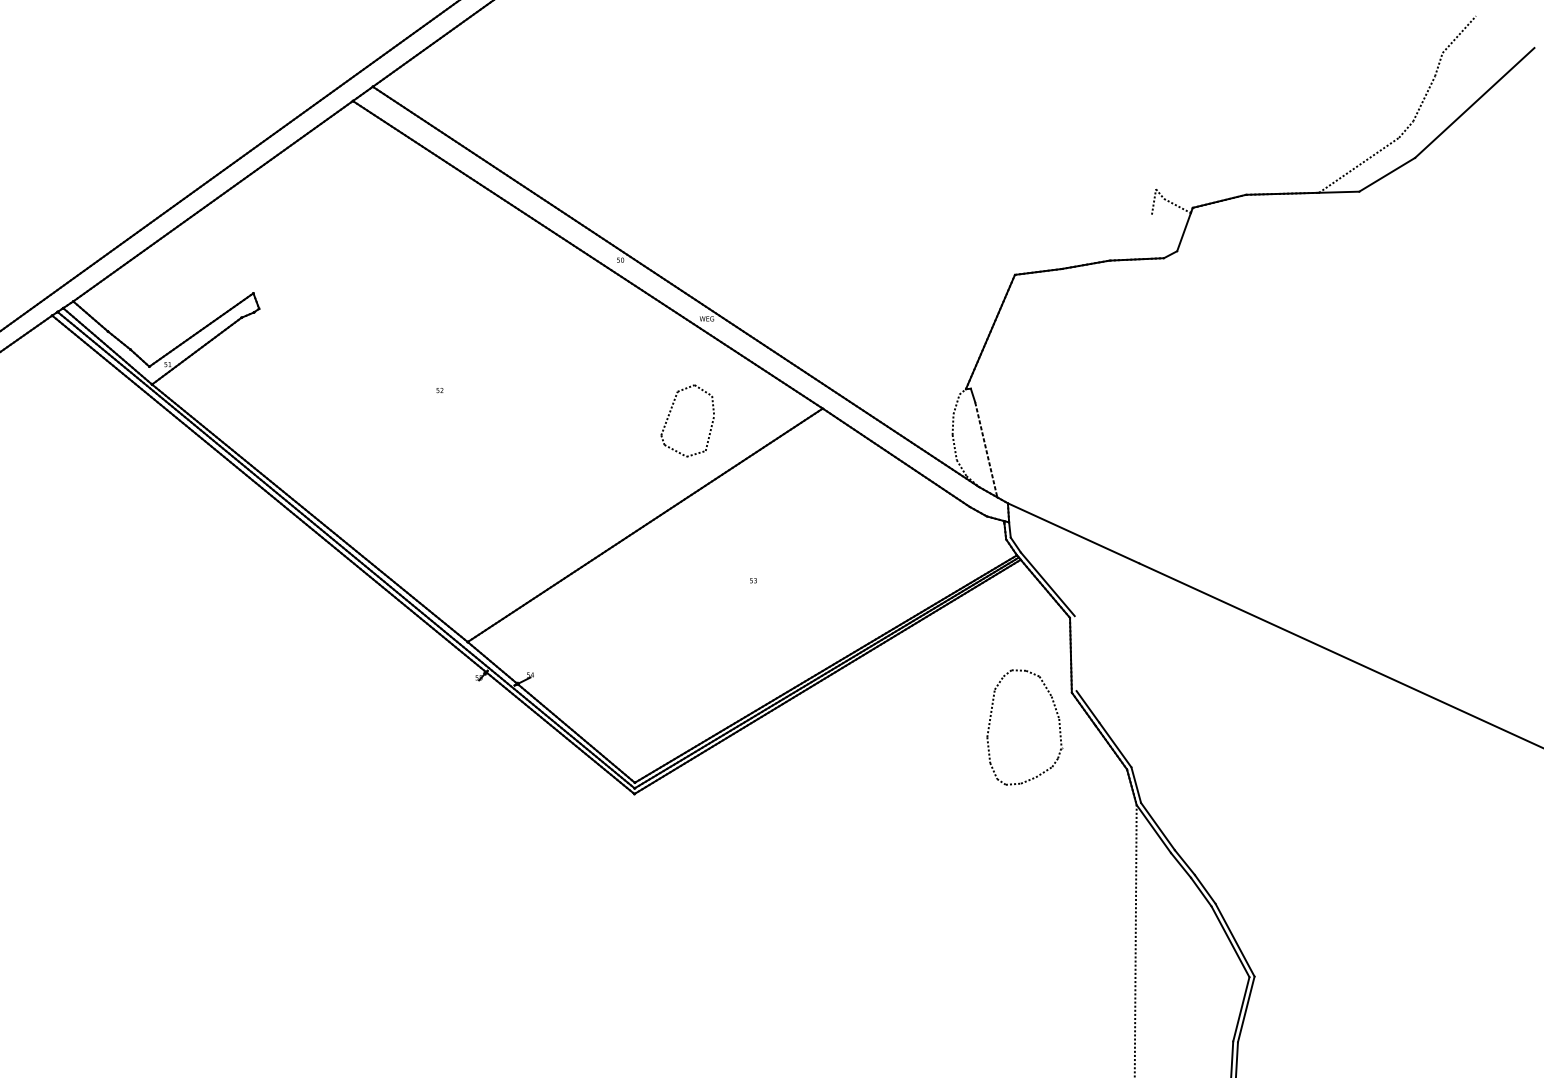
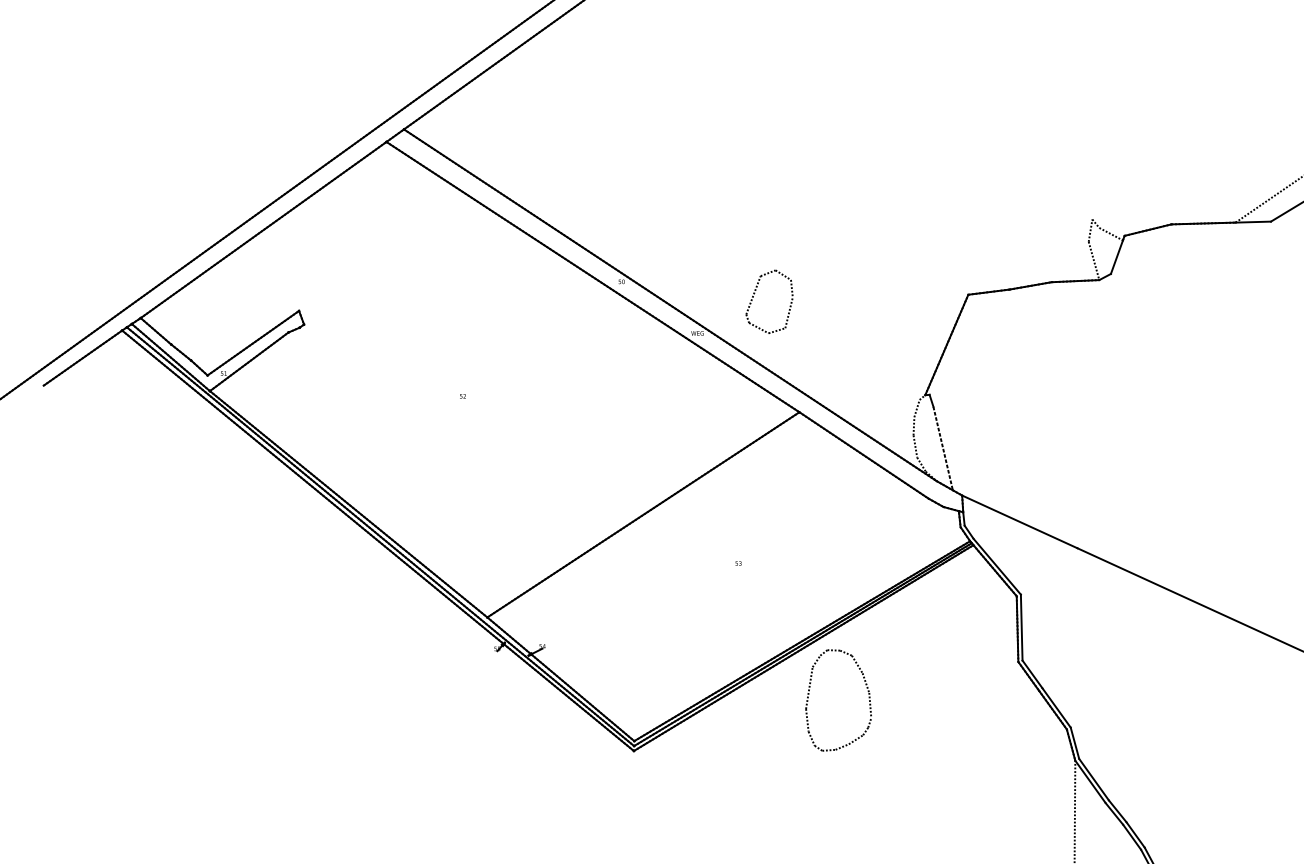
line: (1157, 236) -> (1093, 261), added
part: (671, 411) -> (755, 293), moved
line: (1075, 653) -> (1021, 627), added
part: (990, 724) -> (808, 697), moved

